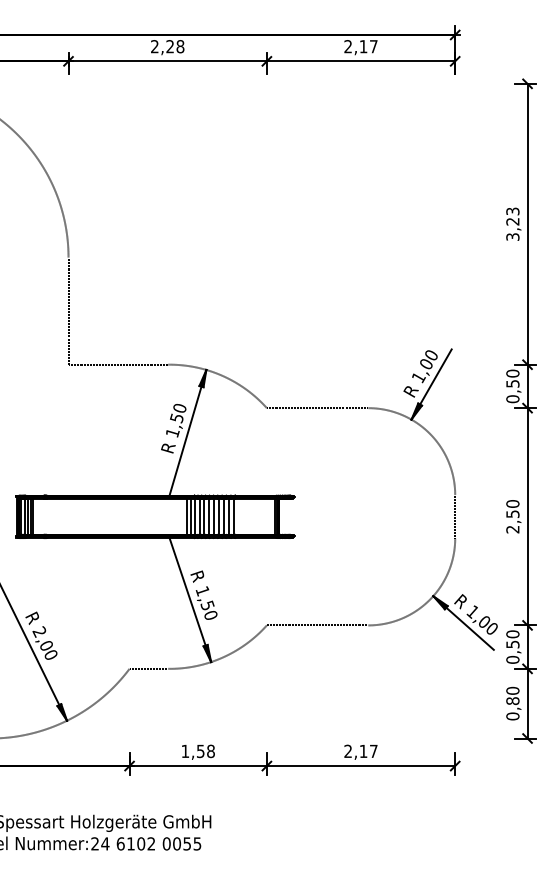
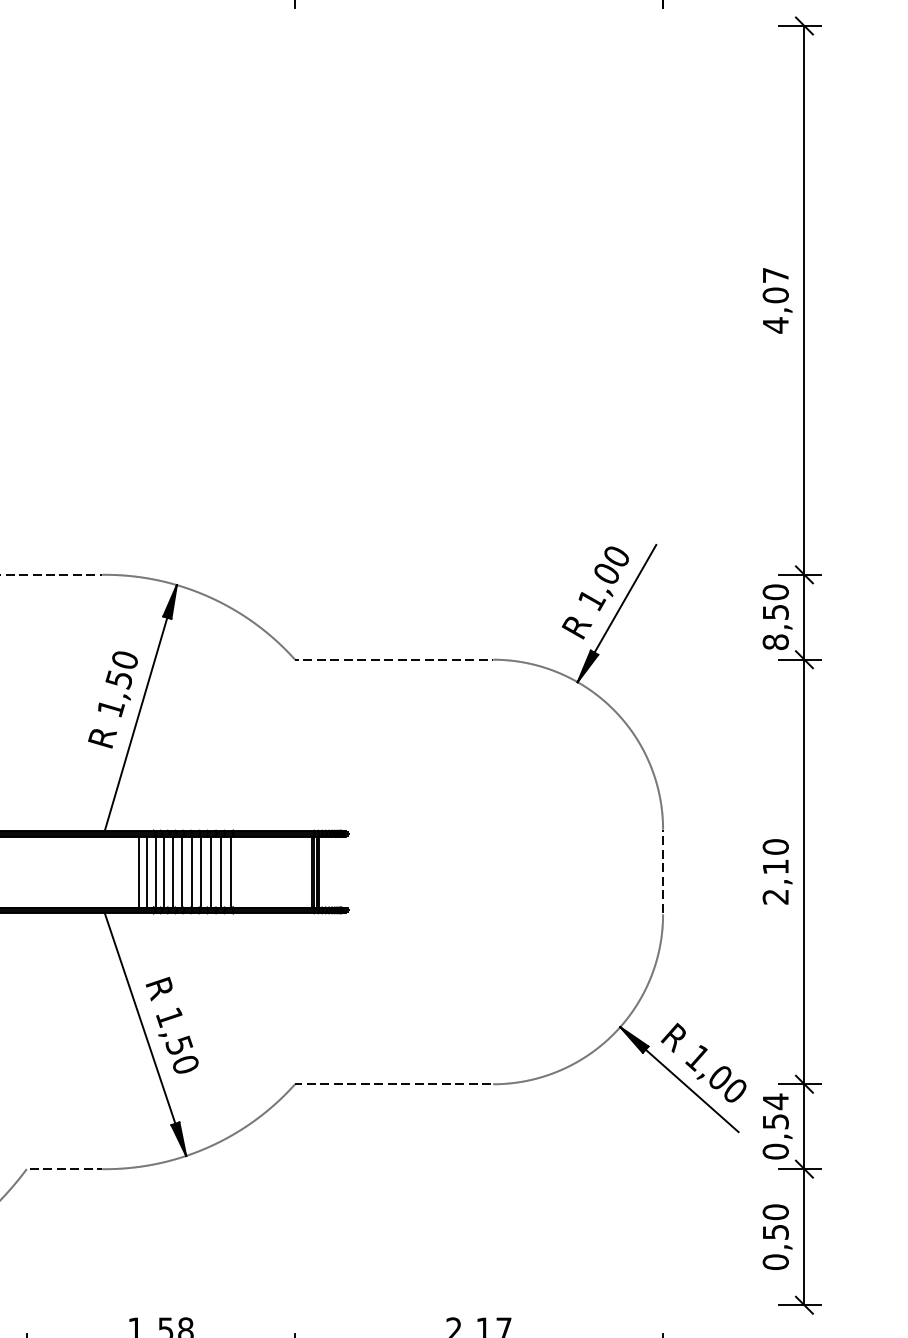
text: (512, 224) -> (775, 300), 3,23 -> 4,07
text: (512, 399) -> (775, 642), 0,50 -> 8,50
text: (512, 514) -> (775, 867), 2,50 -> 2,10
text: (512, 634) -> (775, 1102), 0,50 -> 0,54
text: (512, 701) -> (775, 1232), 0,80 -> 0,50

